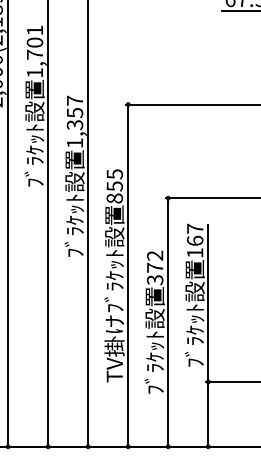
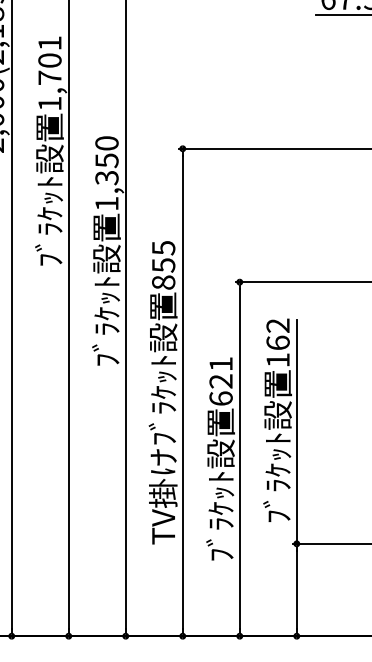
text: (74, 100) -> (106, 142), 1,357 -> 1,350
text: (195, 228) -> (278, 325), 167 -> 162
text: (155, 267) -> (221, 380), 372 -> 621

